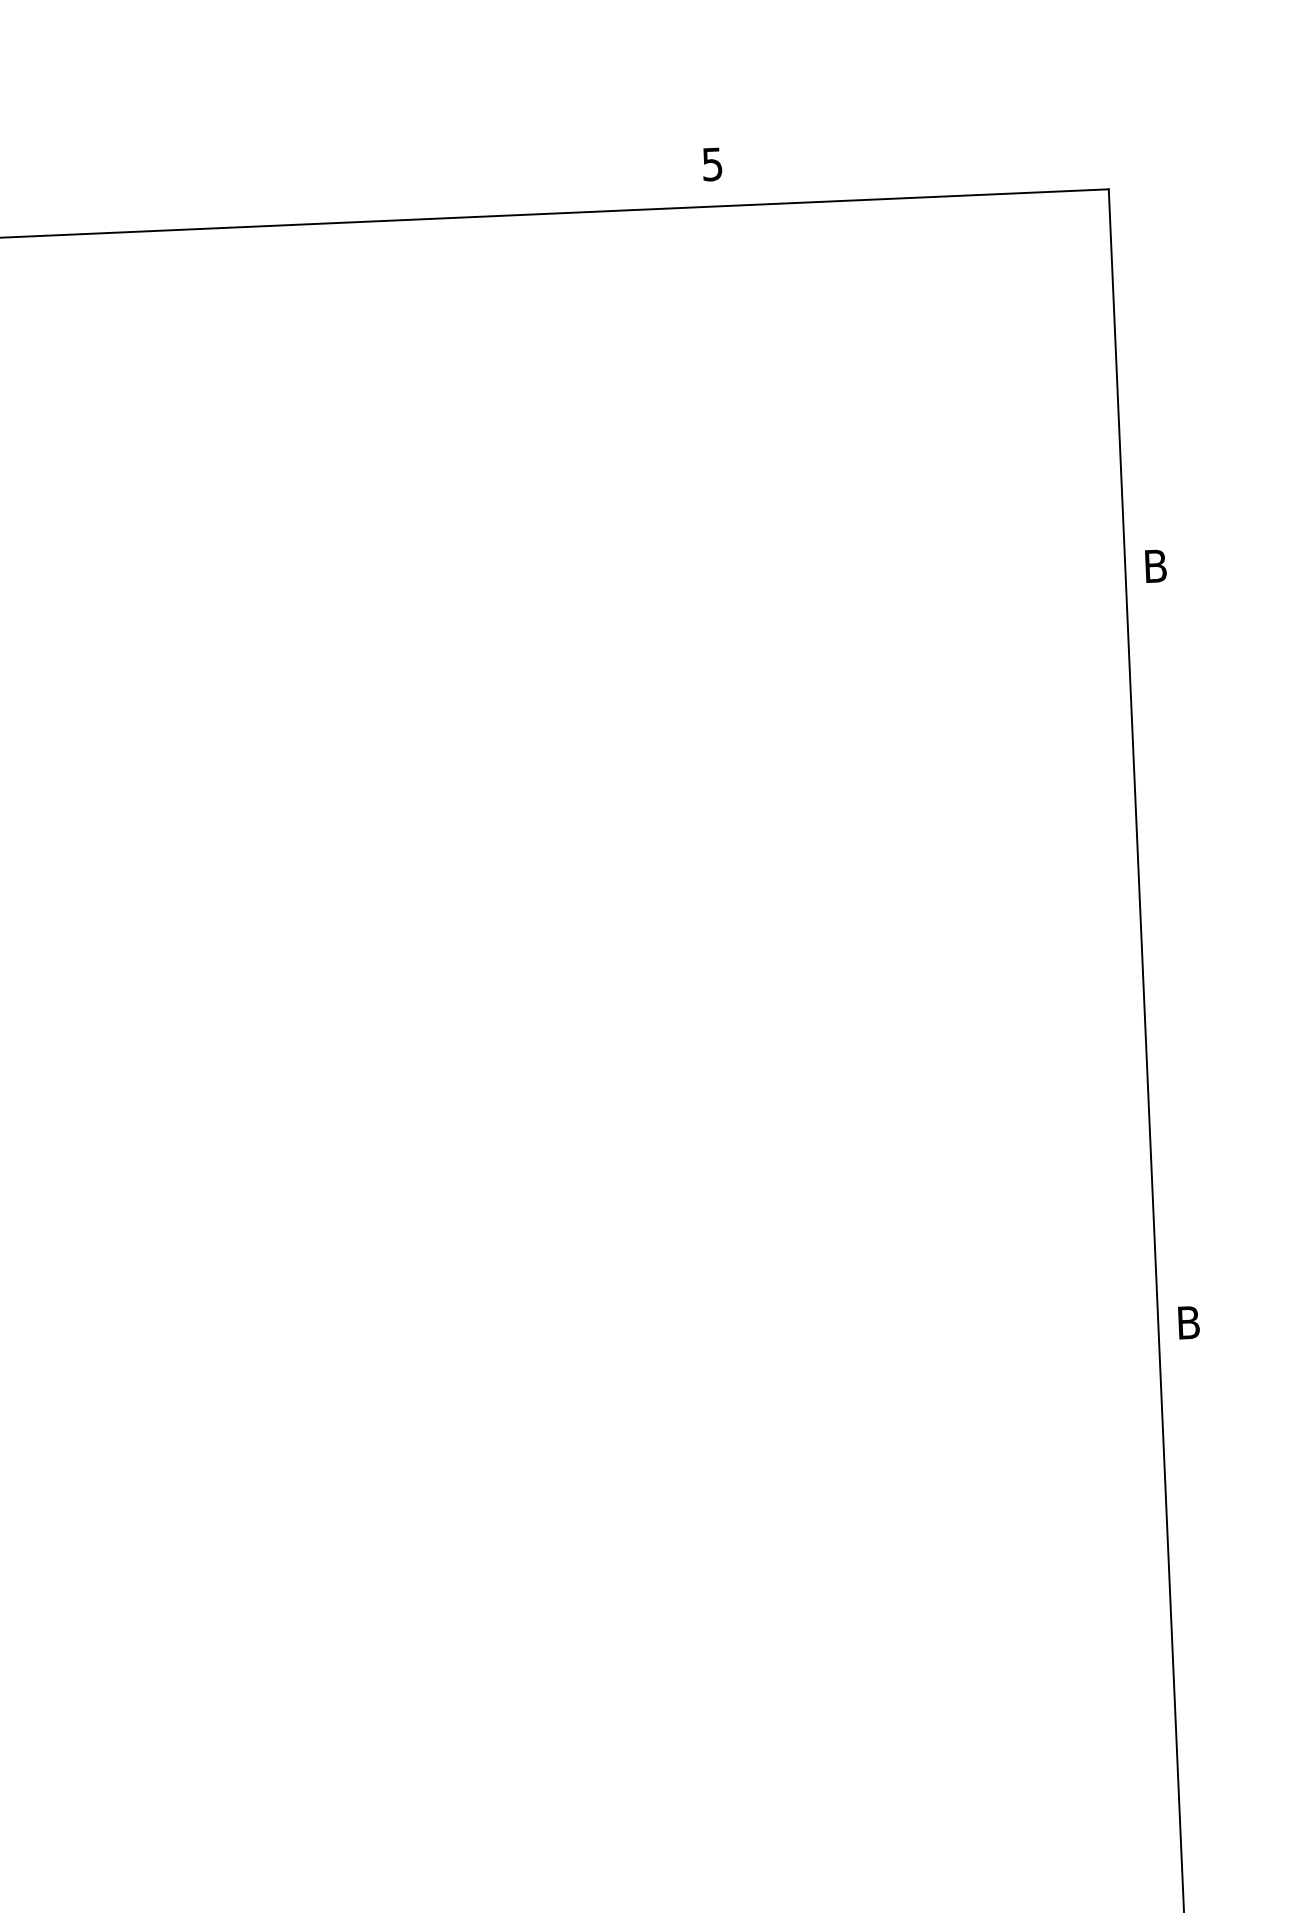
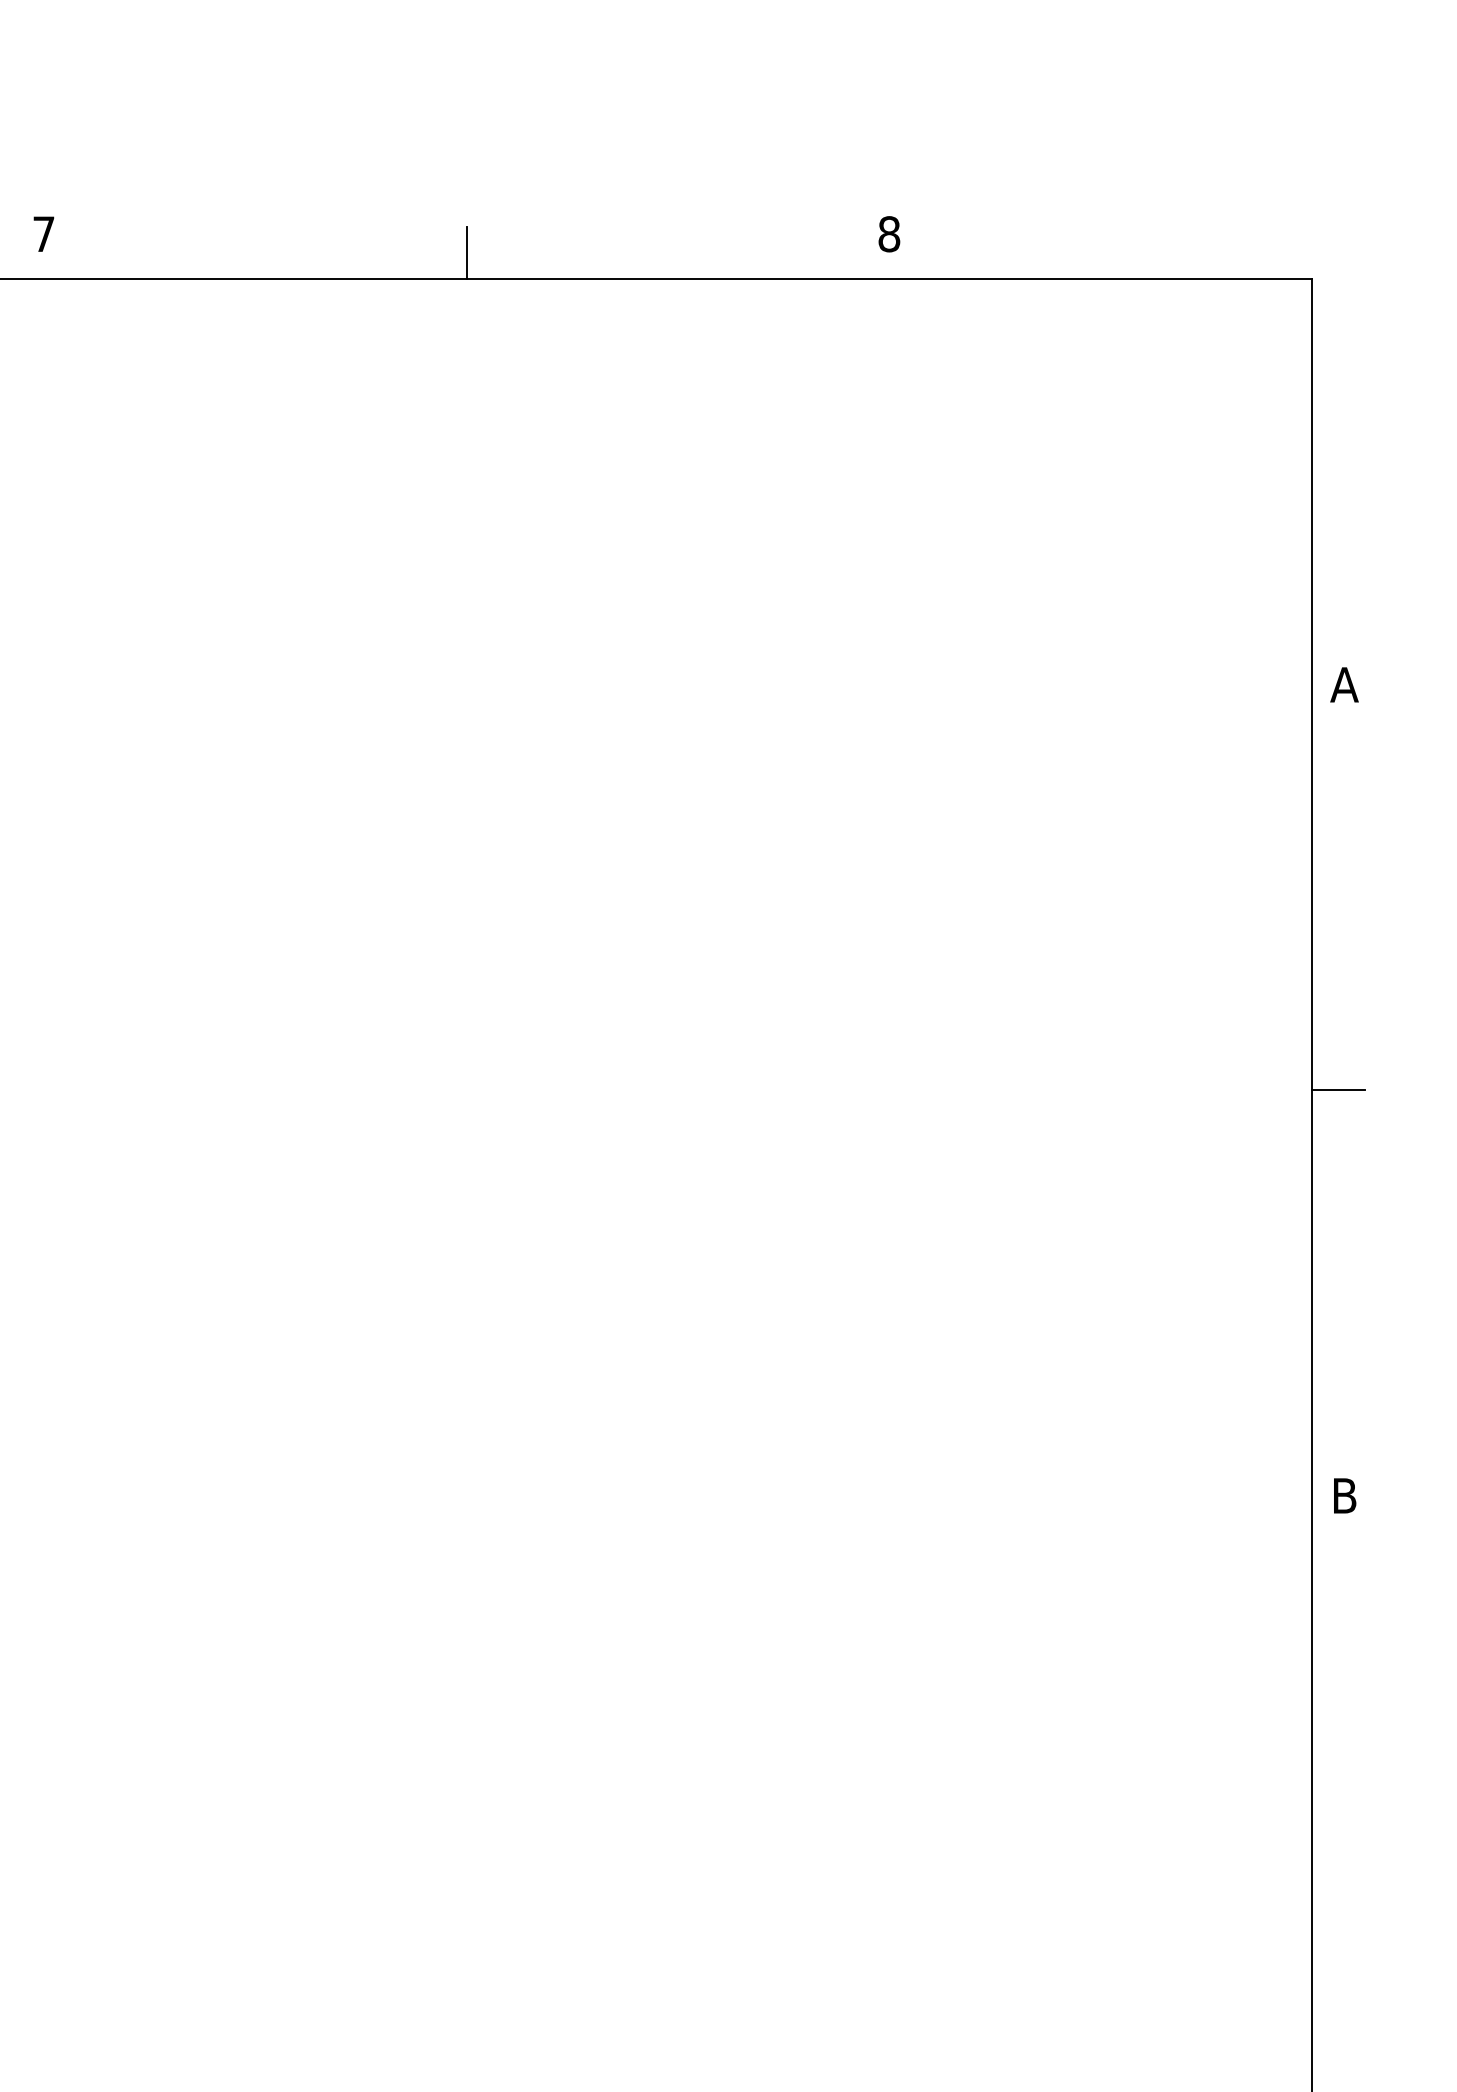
text: (712, 164) -> (889, 234), 5 -> 8
line: (318, 198) -> (466, 252), added
text: (1155, 565) -> (1344, 684), B -> A
line: (1166, 944) -> (1338, 1090), added

